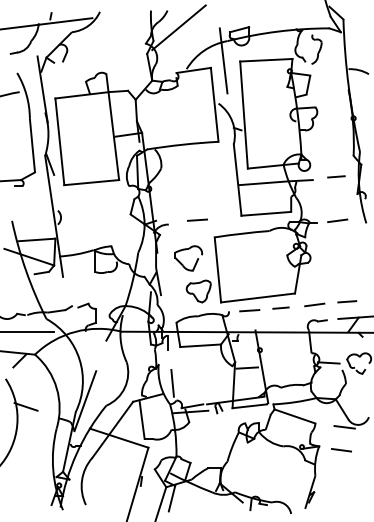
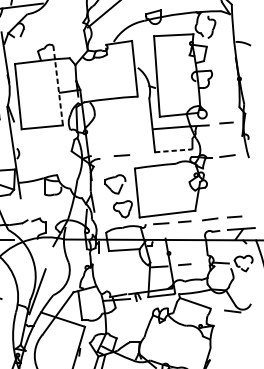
line: (223, 60) -> (141, 35), removed
line: (112, 127) -> (57, 85), solid -> dashed
line: (266, 213) -> (173, 150), solid -> dashed
line: (280, 364) -> (184, 264), added
line: (172, 382) -> (103, 277), removed
line: (341, 450) -> (230, 328), removed

